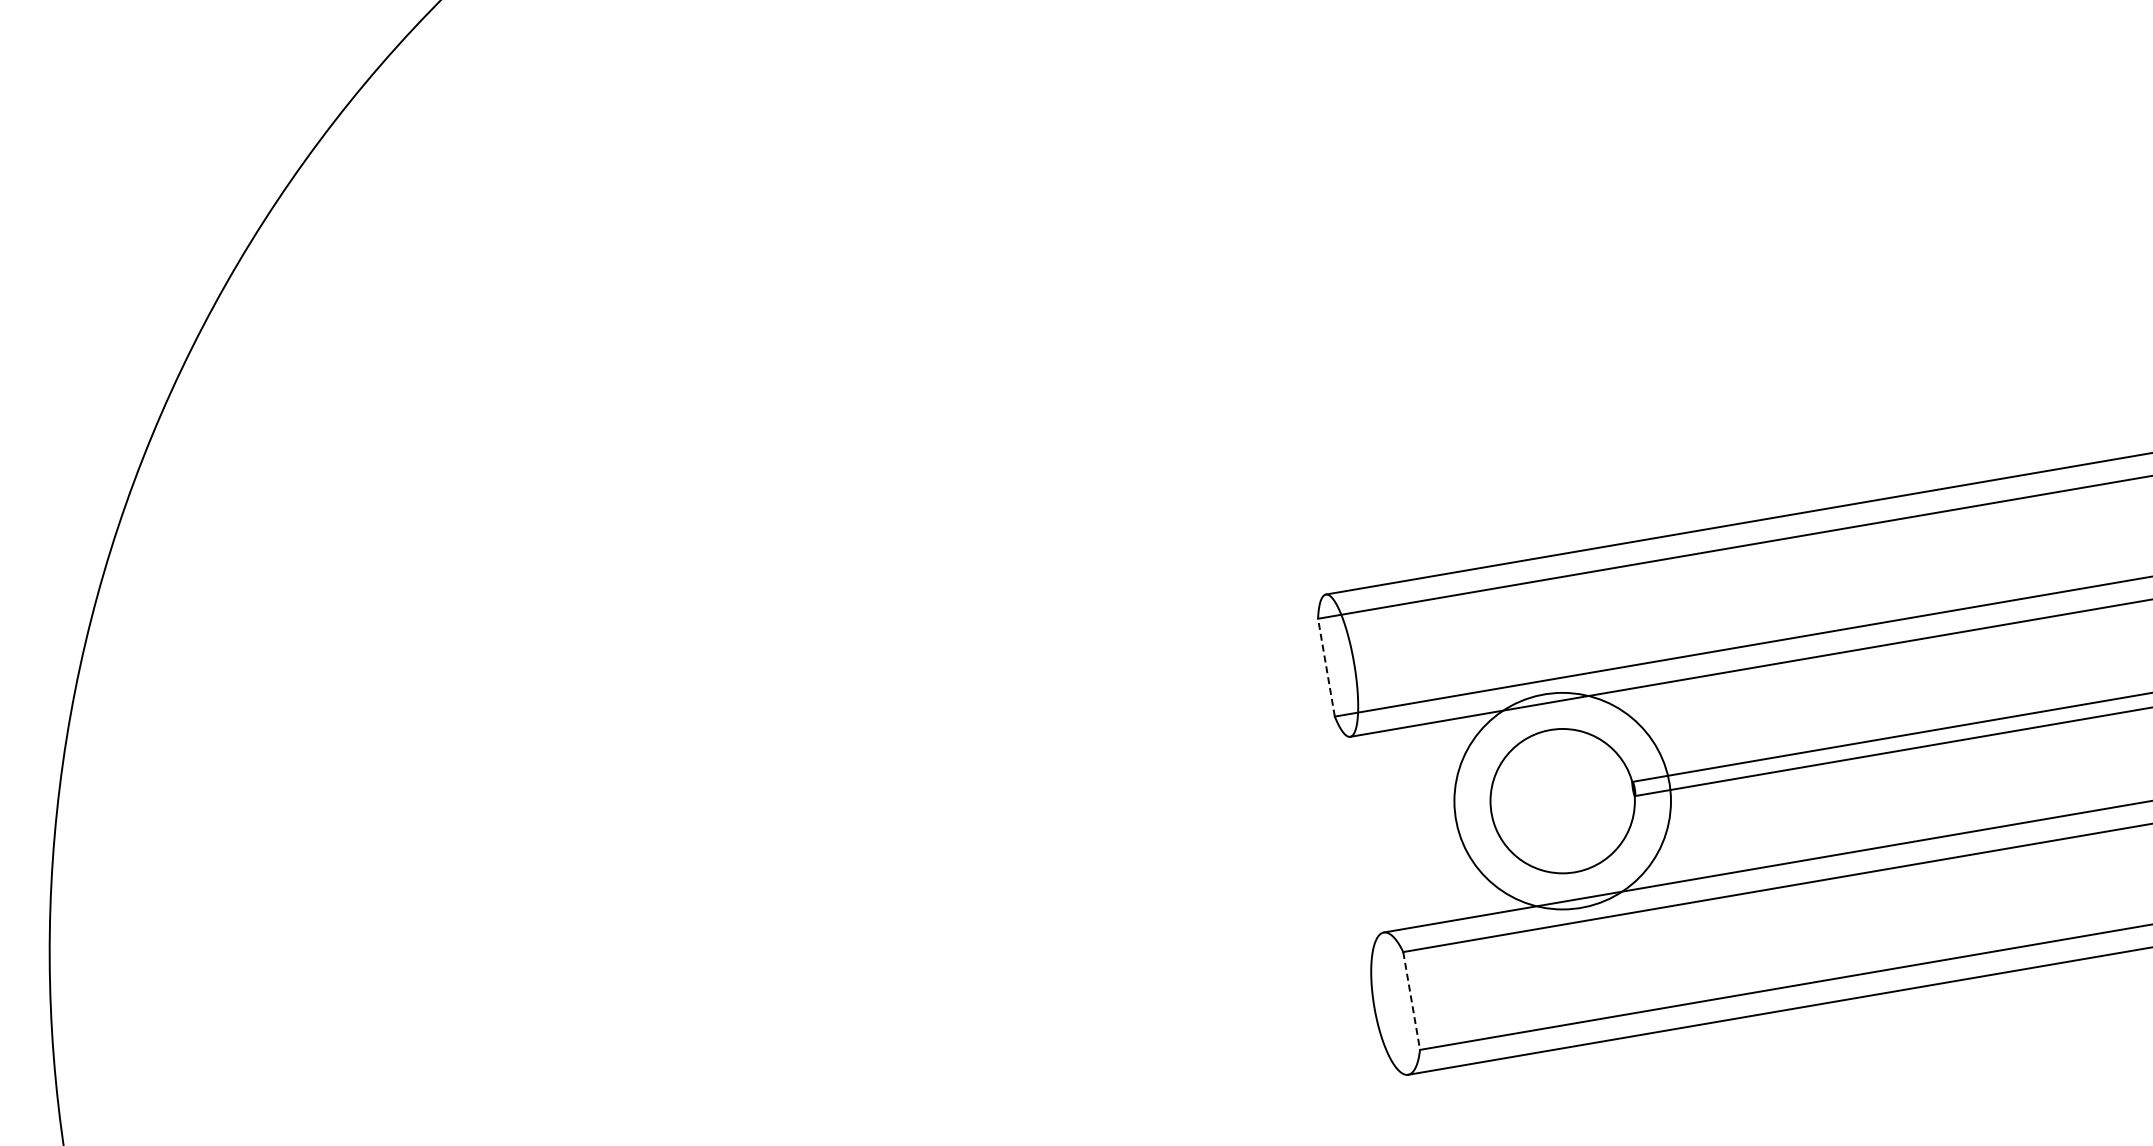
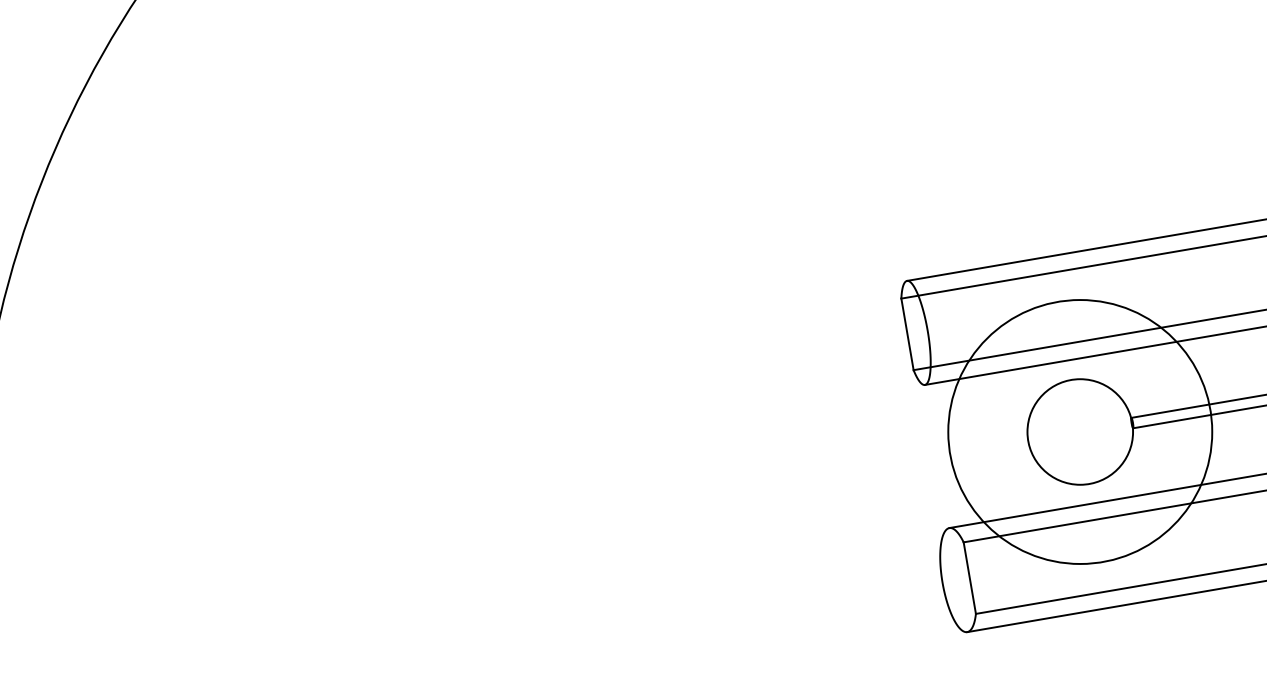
line: (1326, 667) -> (907, 334), dashed -> solid
circle: (1562, 800) -> (1080, 431), size x1.67
line: (1411, 1000) -> (969, 577), dashed -> solid

